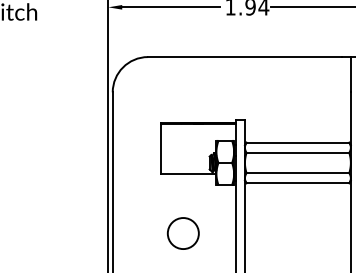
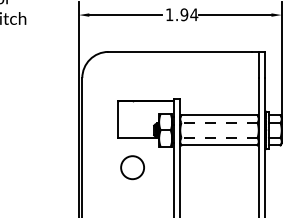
line: (297, 152) -> (219, 122), solid -> dashed
line: (297, 172) -> (219, 137), solid -> dashed
circle: (183, 233) -> (132, 167), moved

